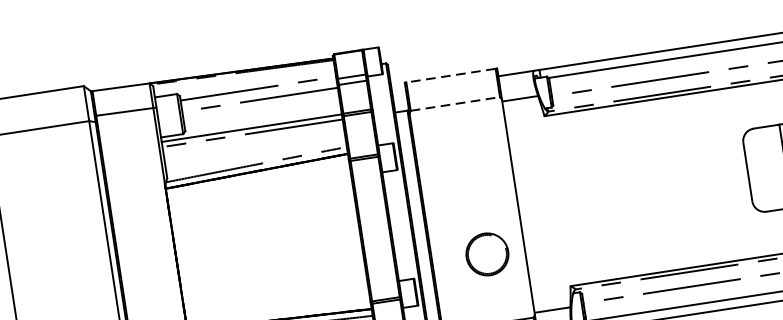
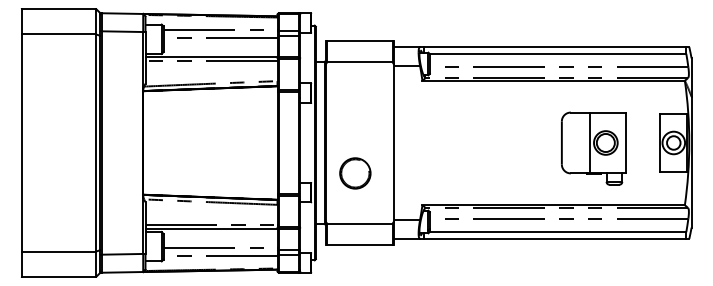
line: (450, 75) -> (359, 41), dashed -> solid
line: (454, 104) -> (359, 62), dashed -> solid
circle: (487, 254) -> (355, 173), moved

